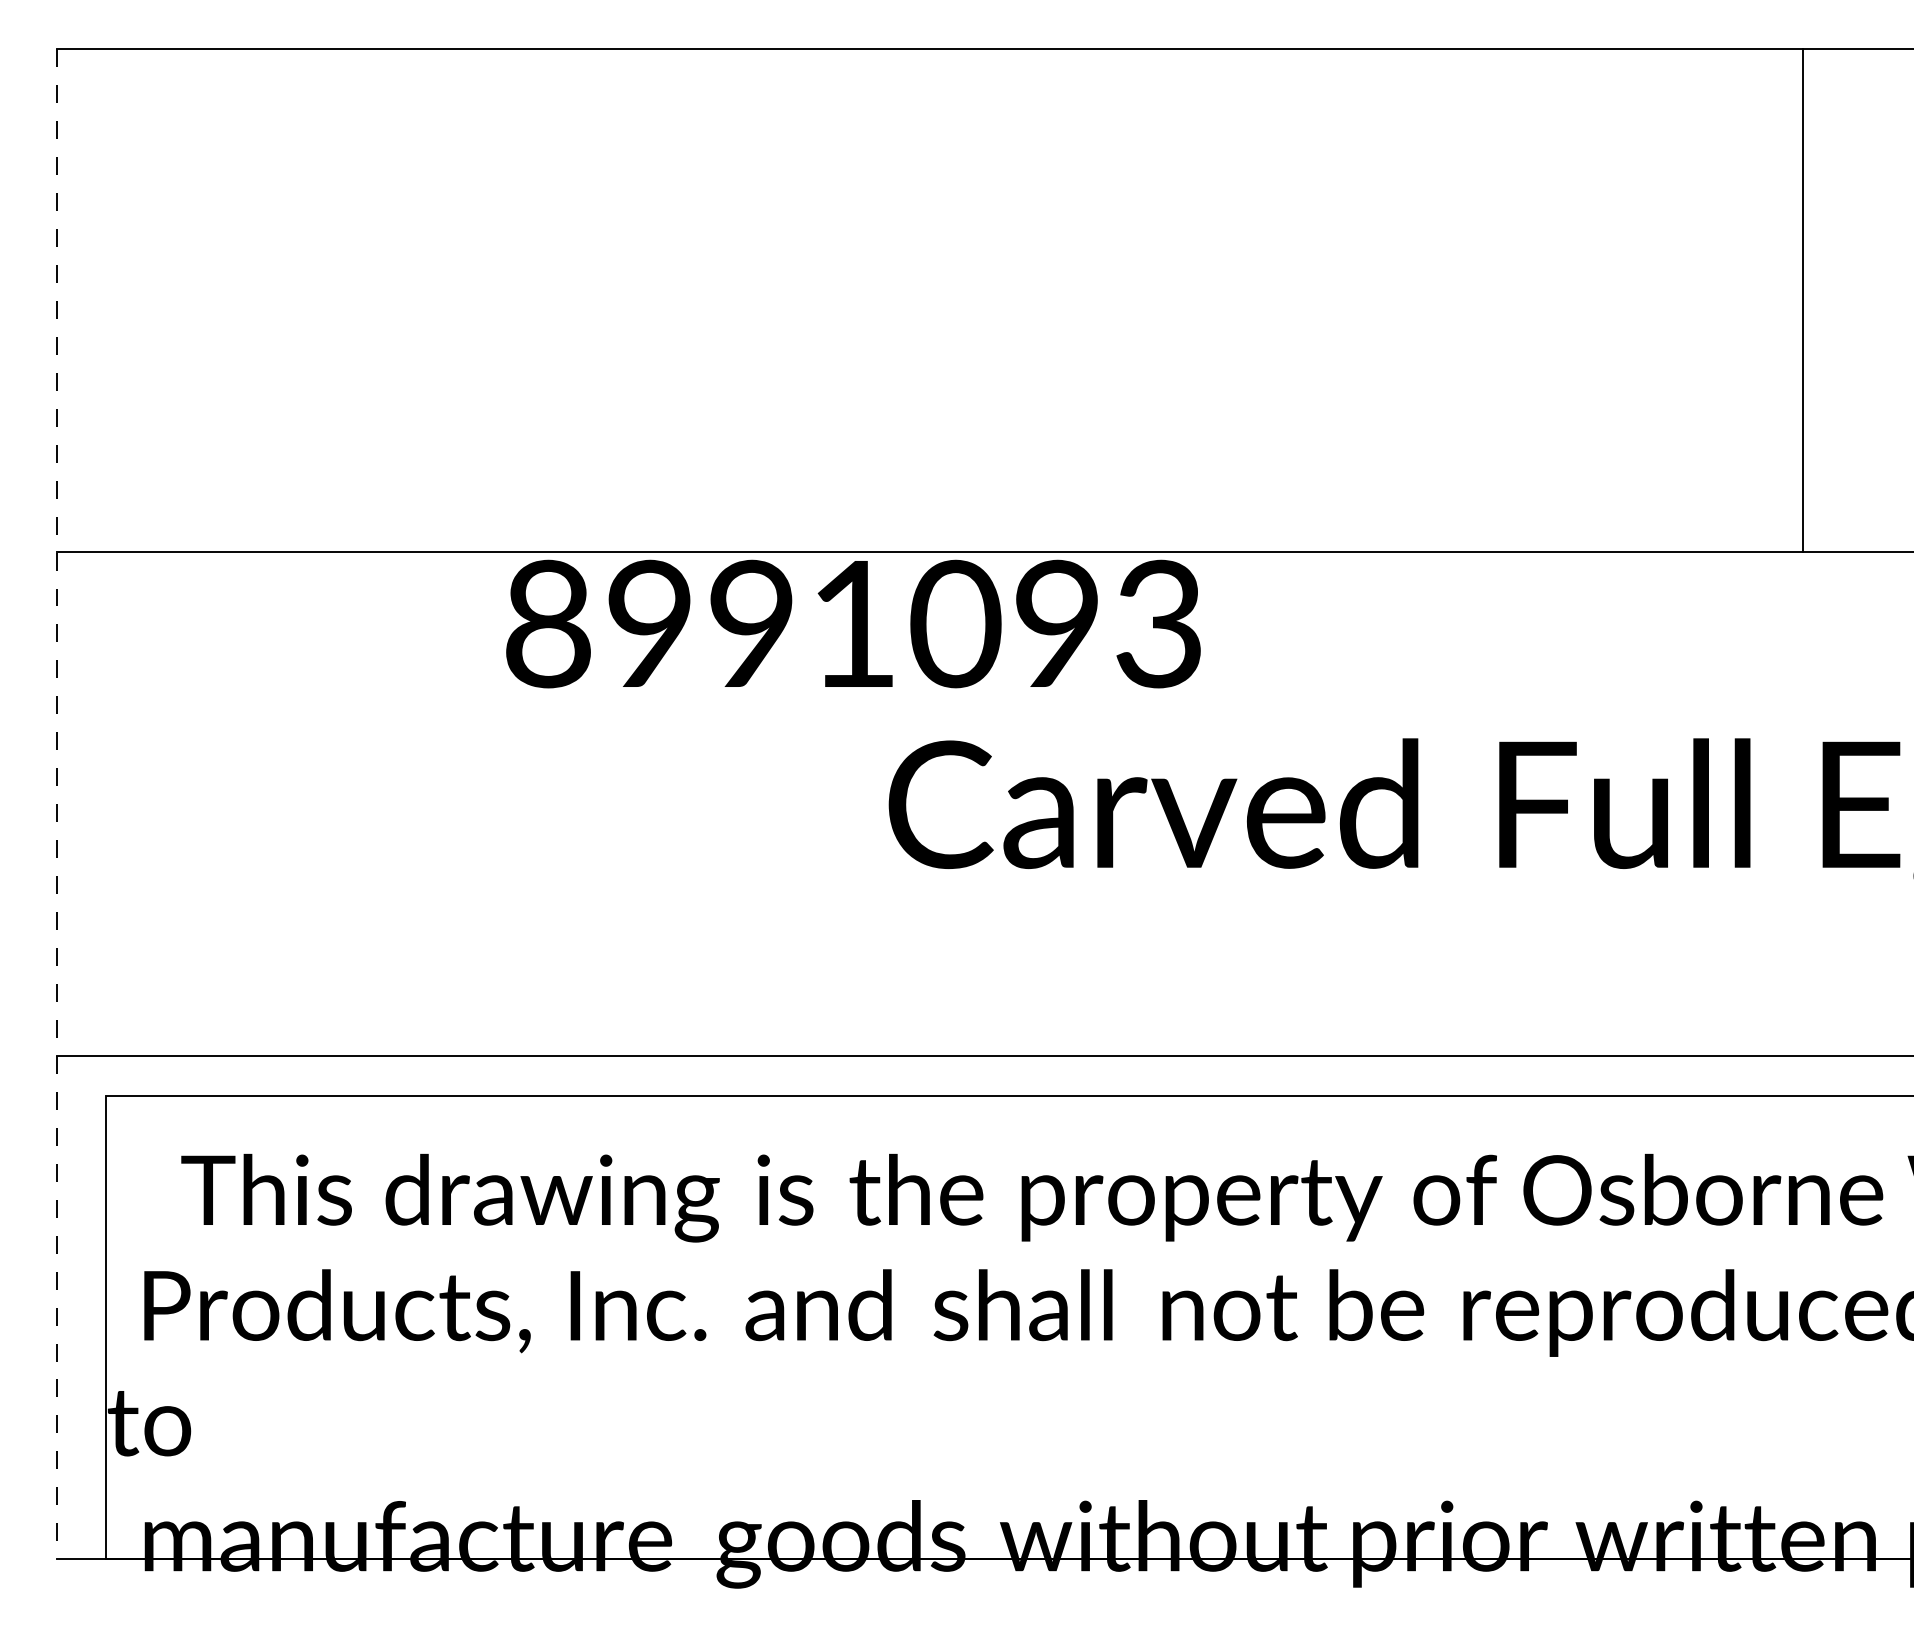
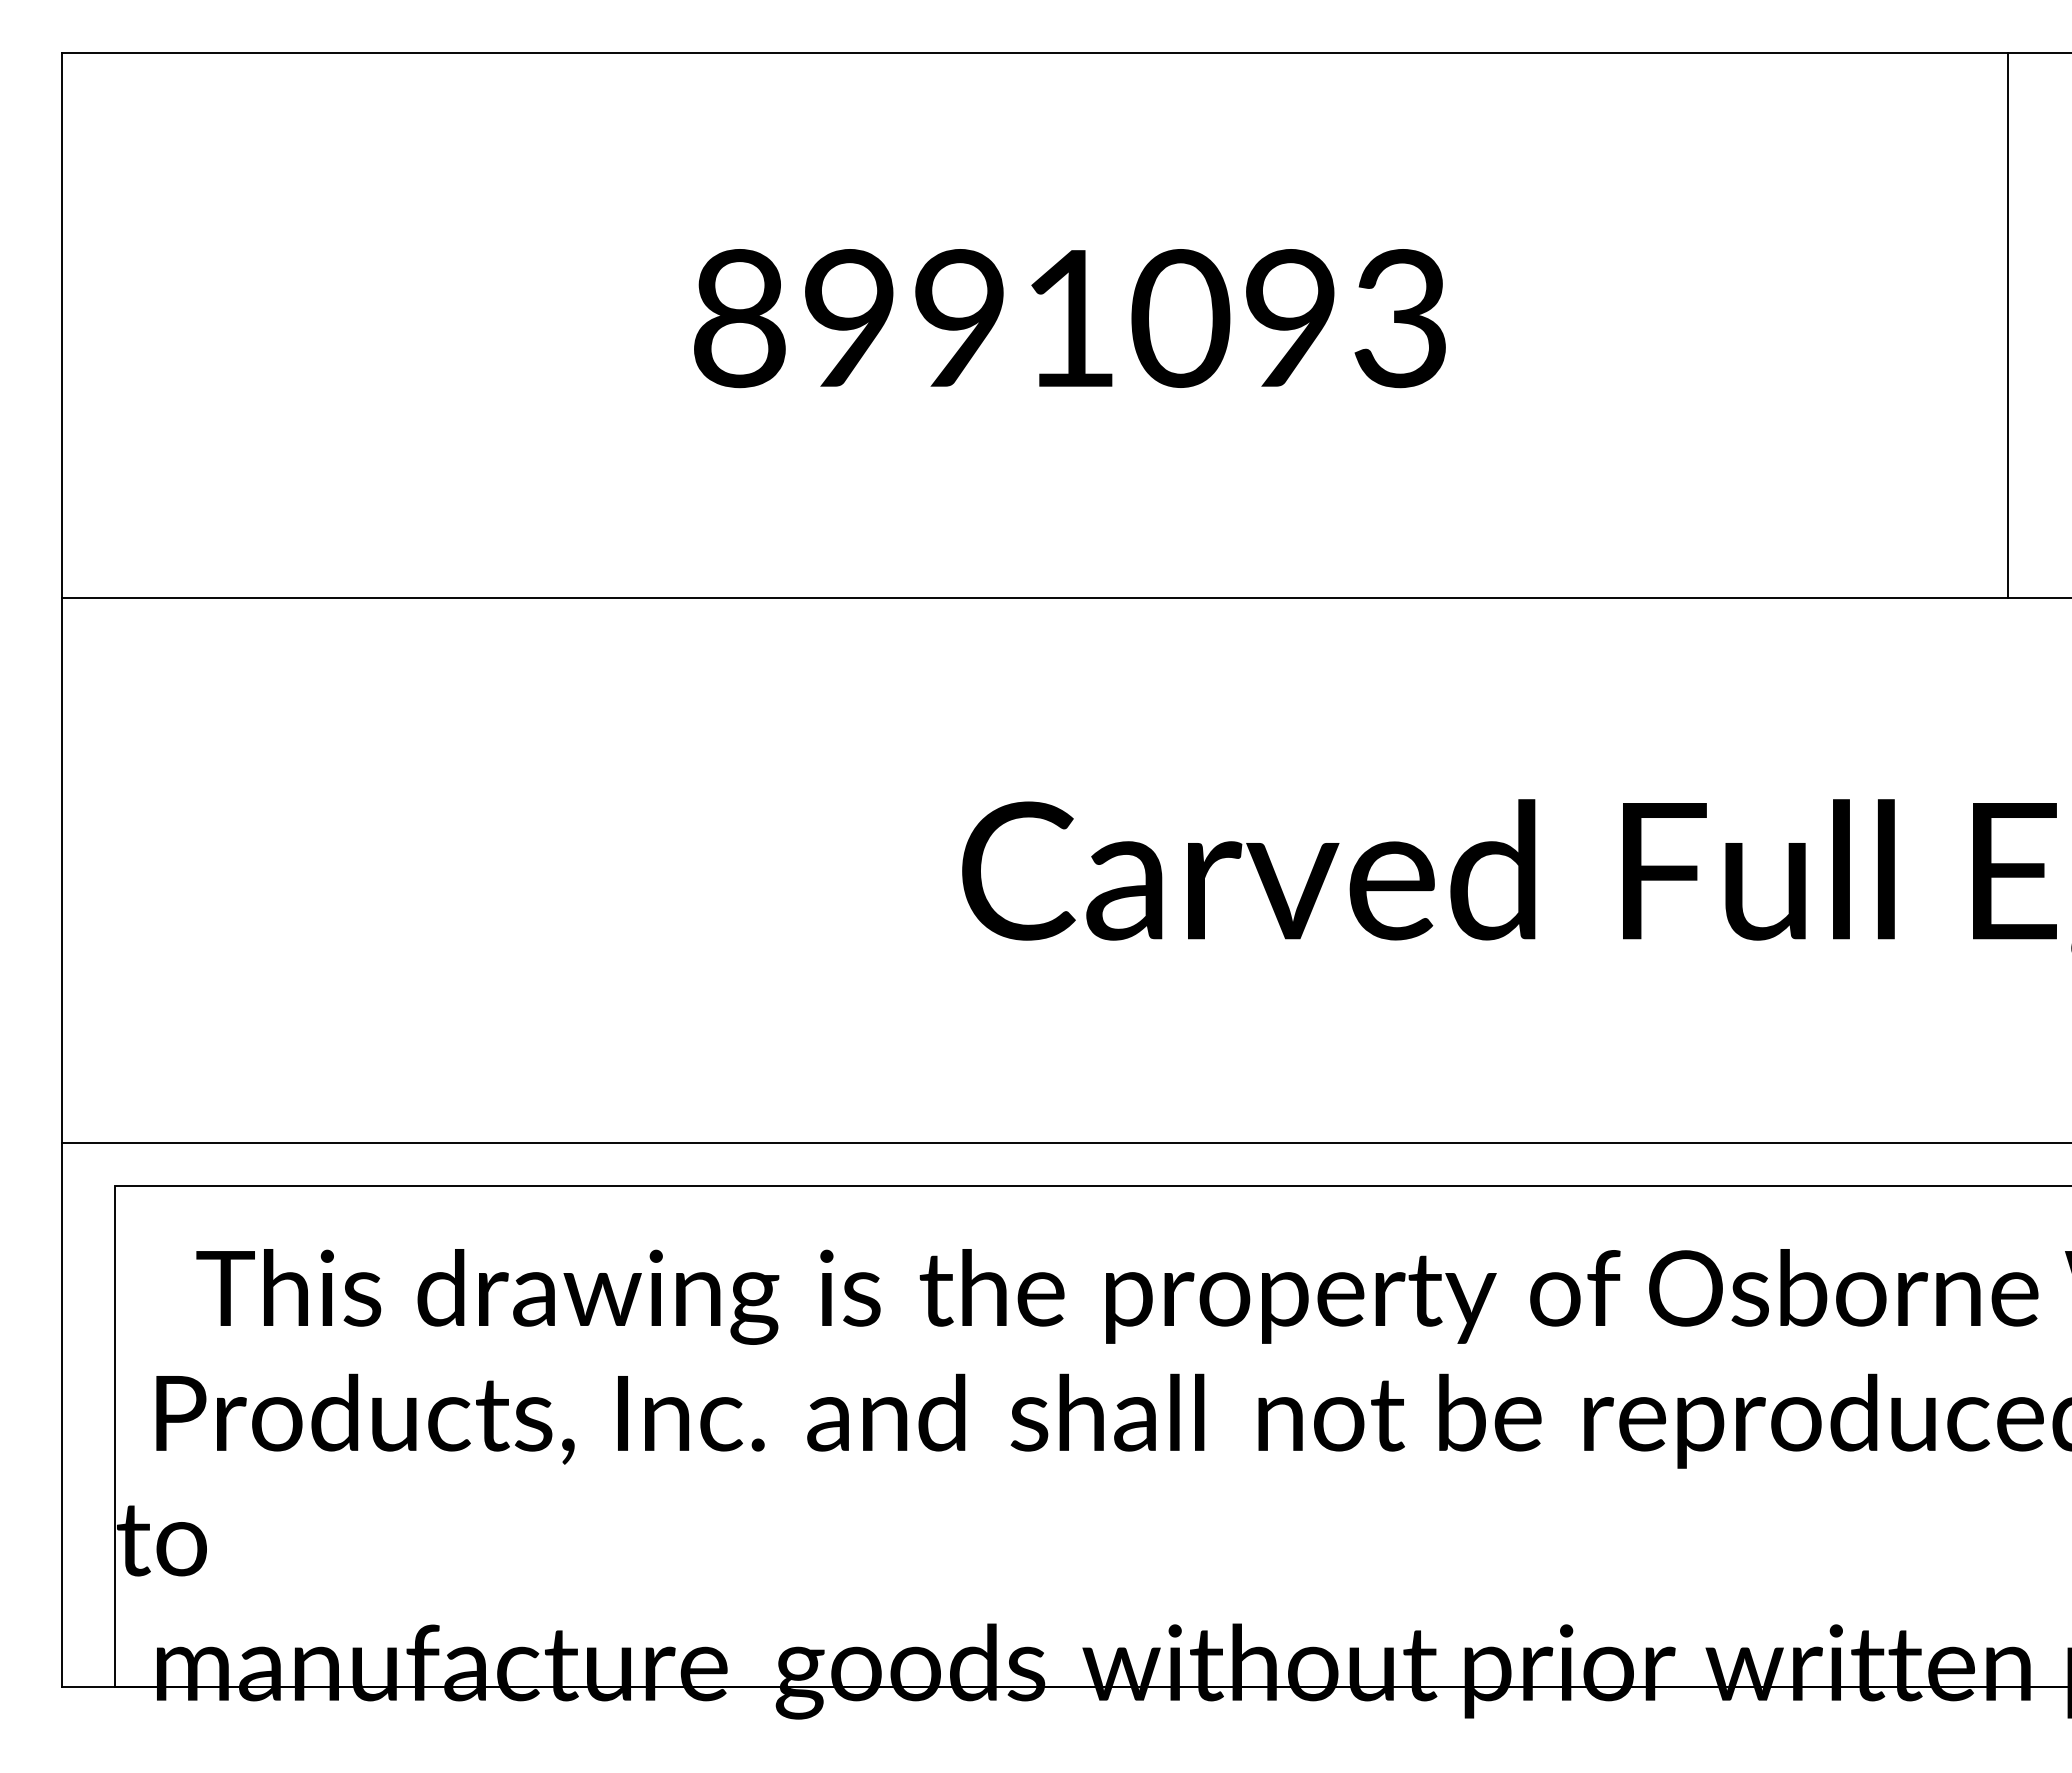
line: (1802, 300) -> (2007, 325), moved
text: (853, 624) -> (1069, 318), moved
line: (57, 804) -> (62, 870), dashed -> solid

